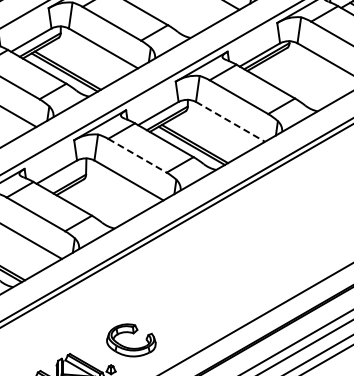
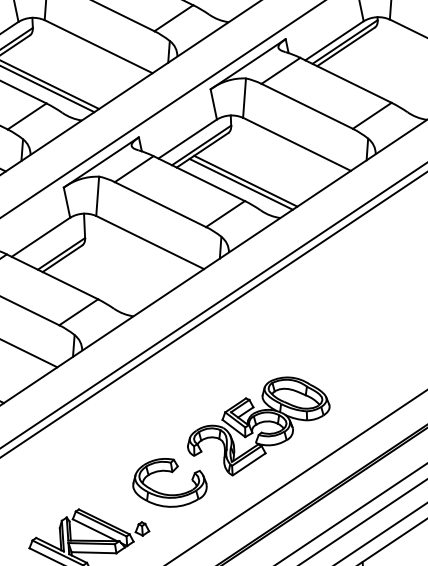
line: (230, 121) -> (296, 143), dashed -> solid
line: (137, 155) -> (160, 204), dashed -> solid
part: (192, 306) -> (258, 425), added

